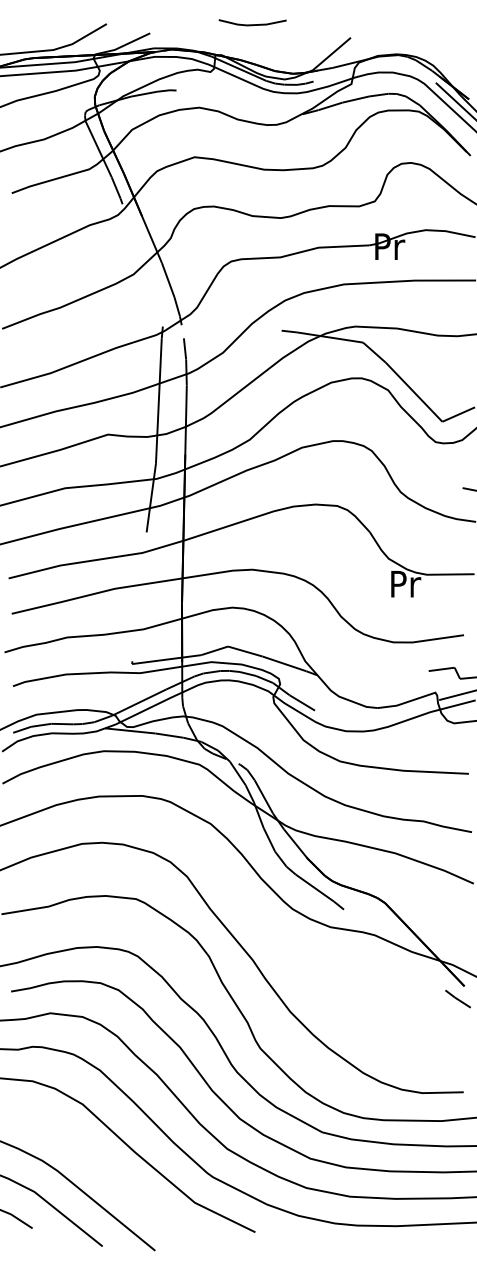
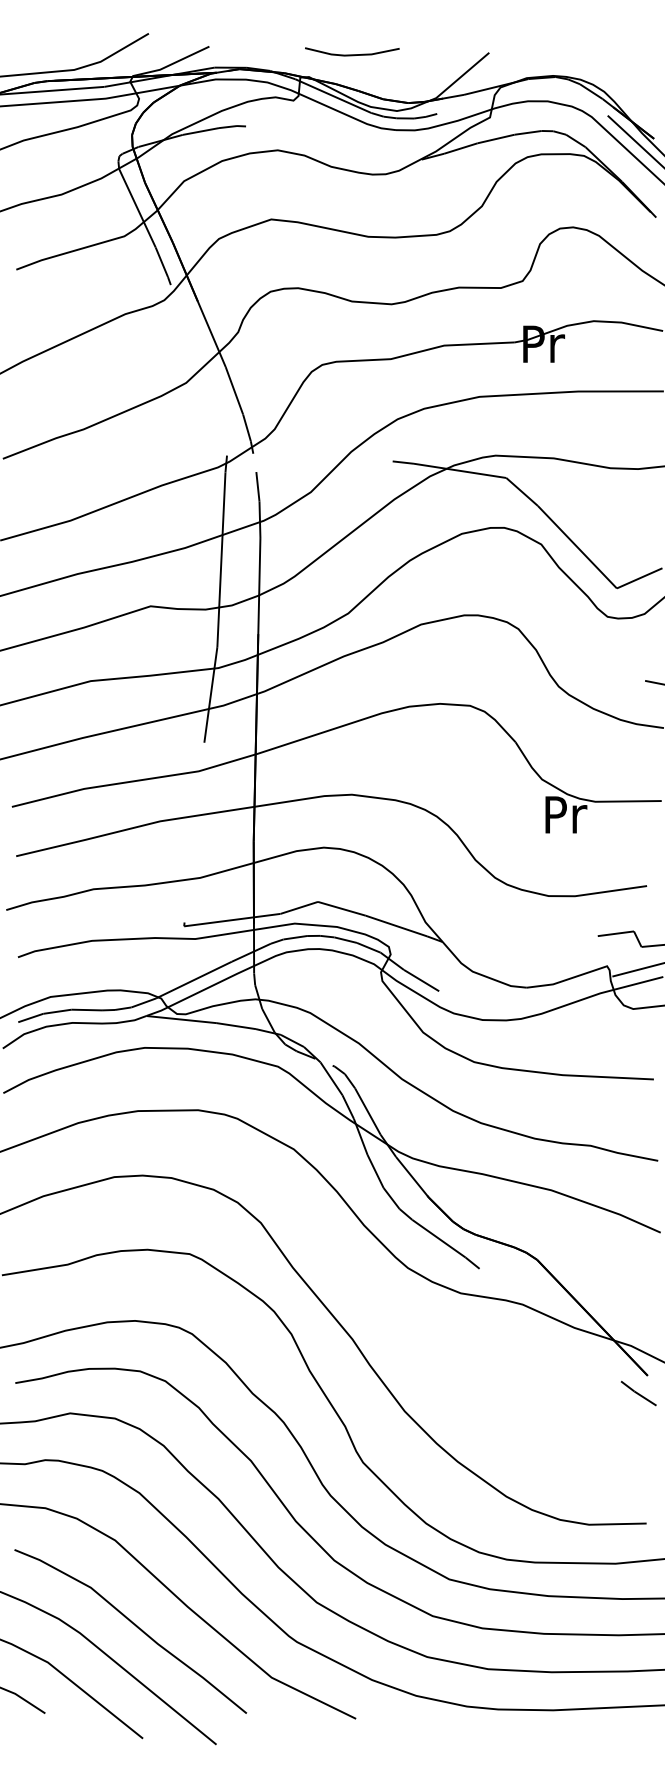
line: (252, 24) -> (352, 54), moved
curve: (97, 1166) -> (135, 1626), added

